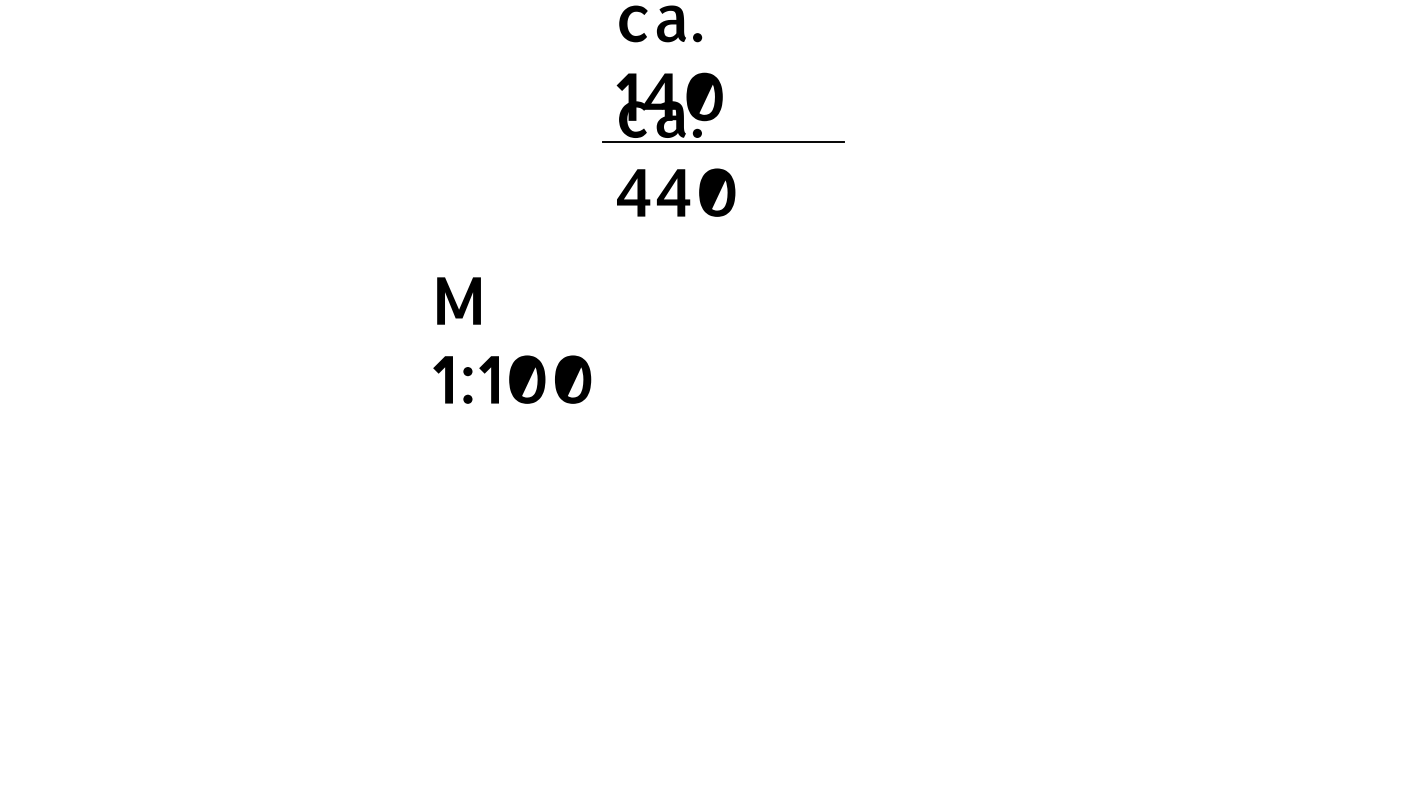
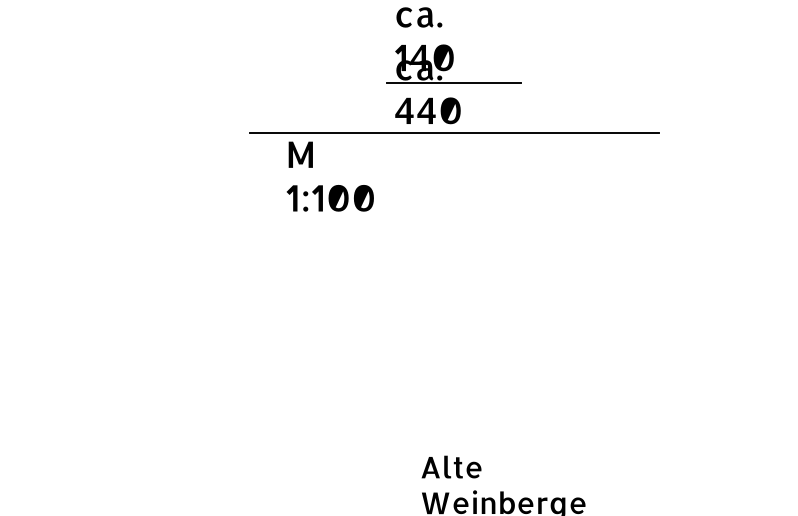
line: (724, 233) -> (454, 133), added
text: (510, 340) -> (329, 176), moved

